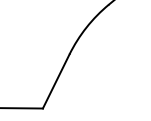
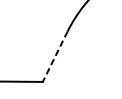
line: (55, 81) -> (54, 56), solid -> dashed

